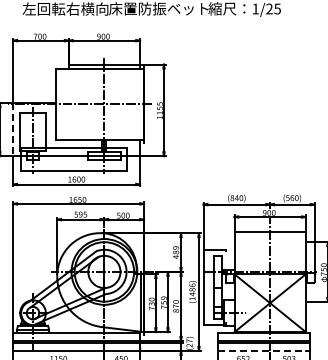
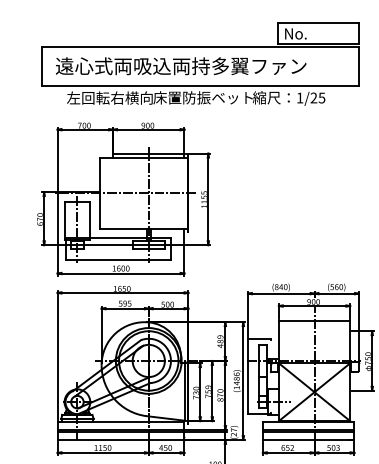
line: (13, 129) -> (57, 218), dashed -> solid
line: (263, 351) -> (307, 440), dashed -> solid

